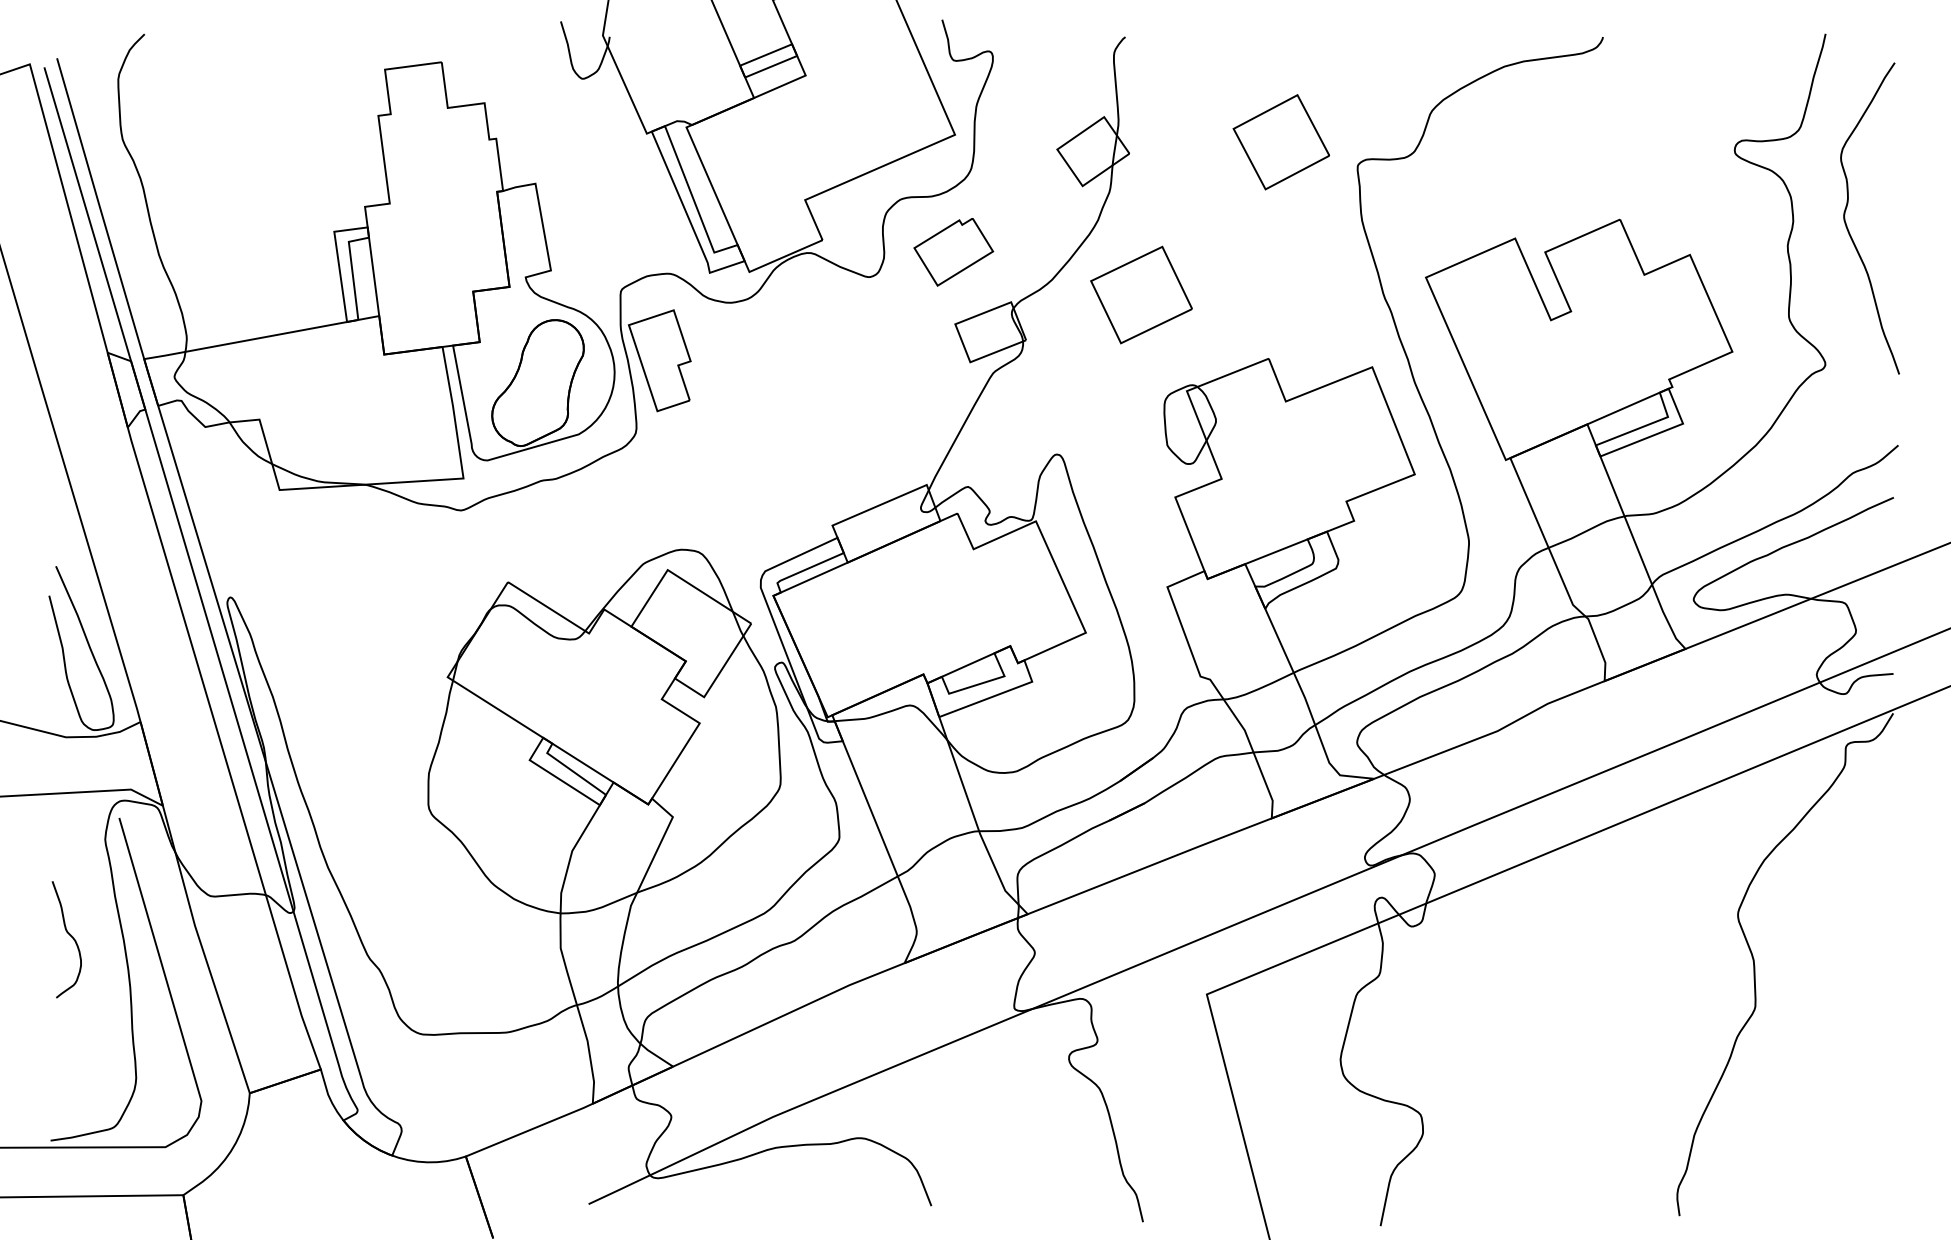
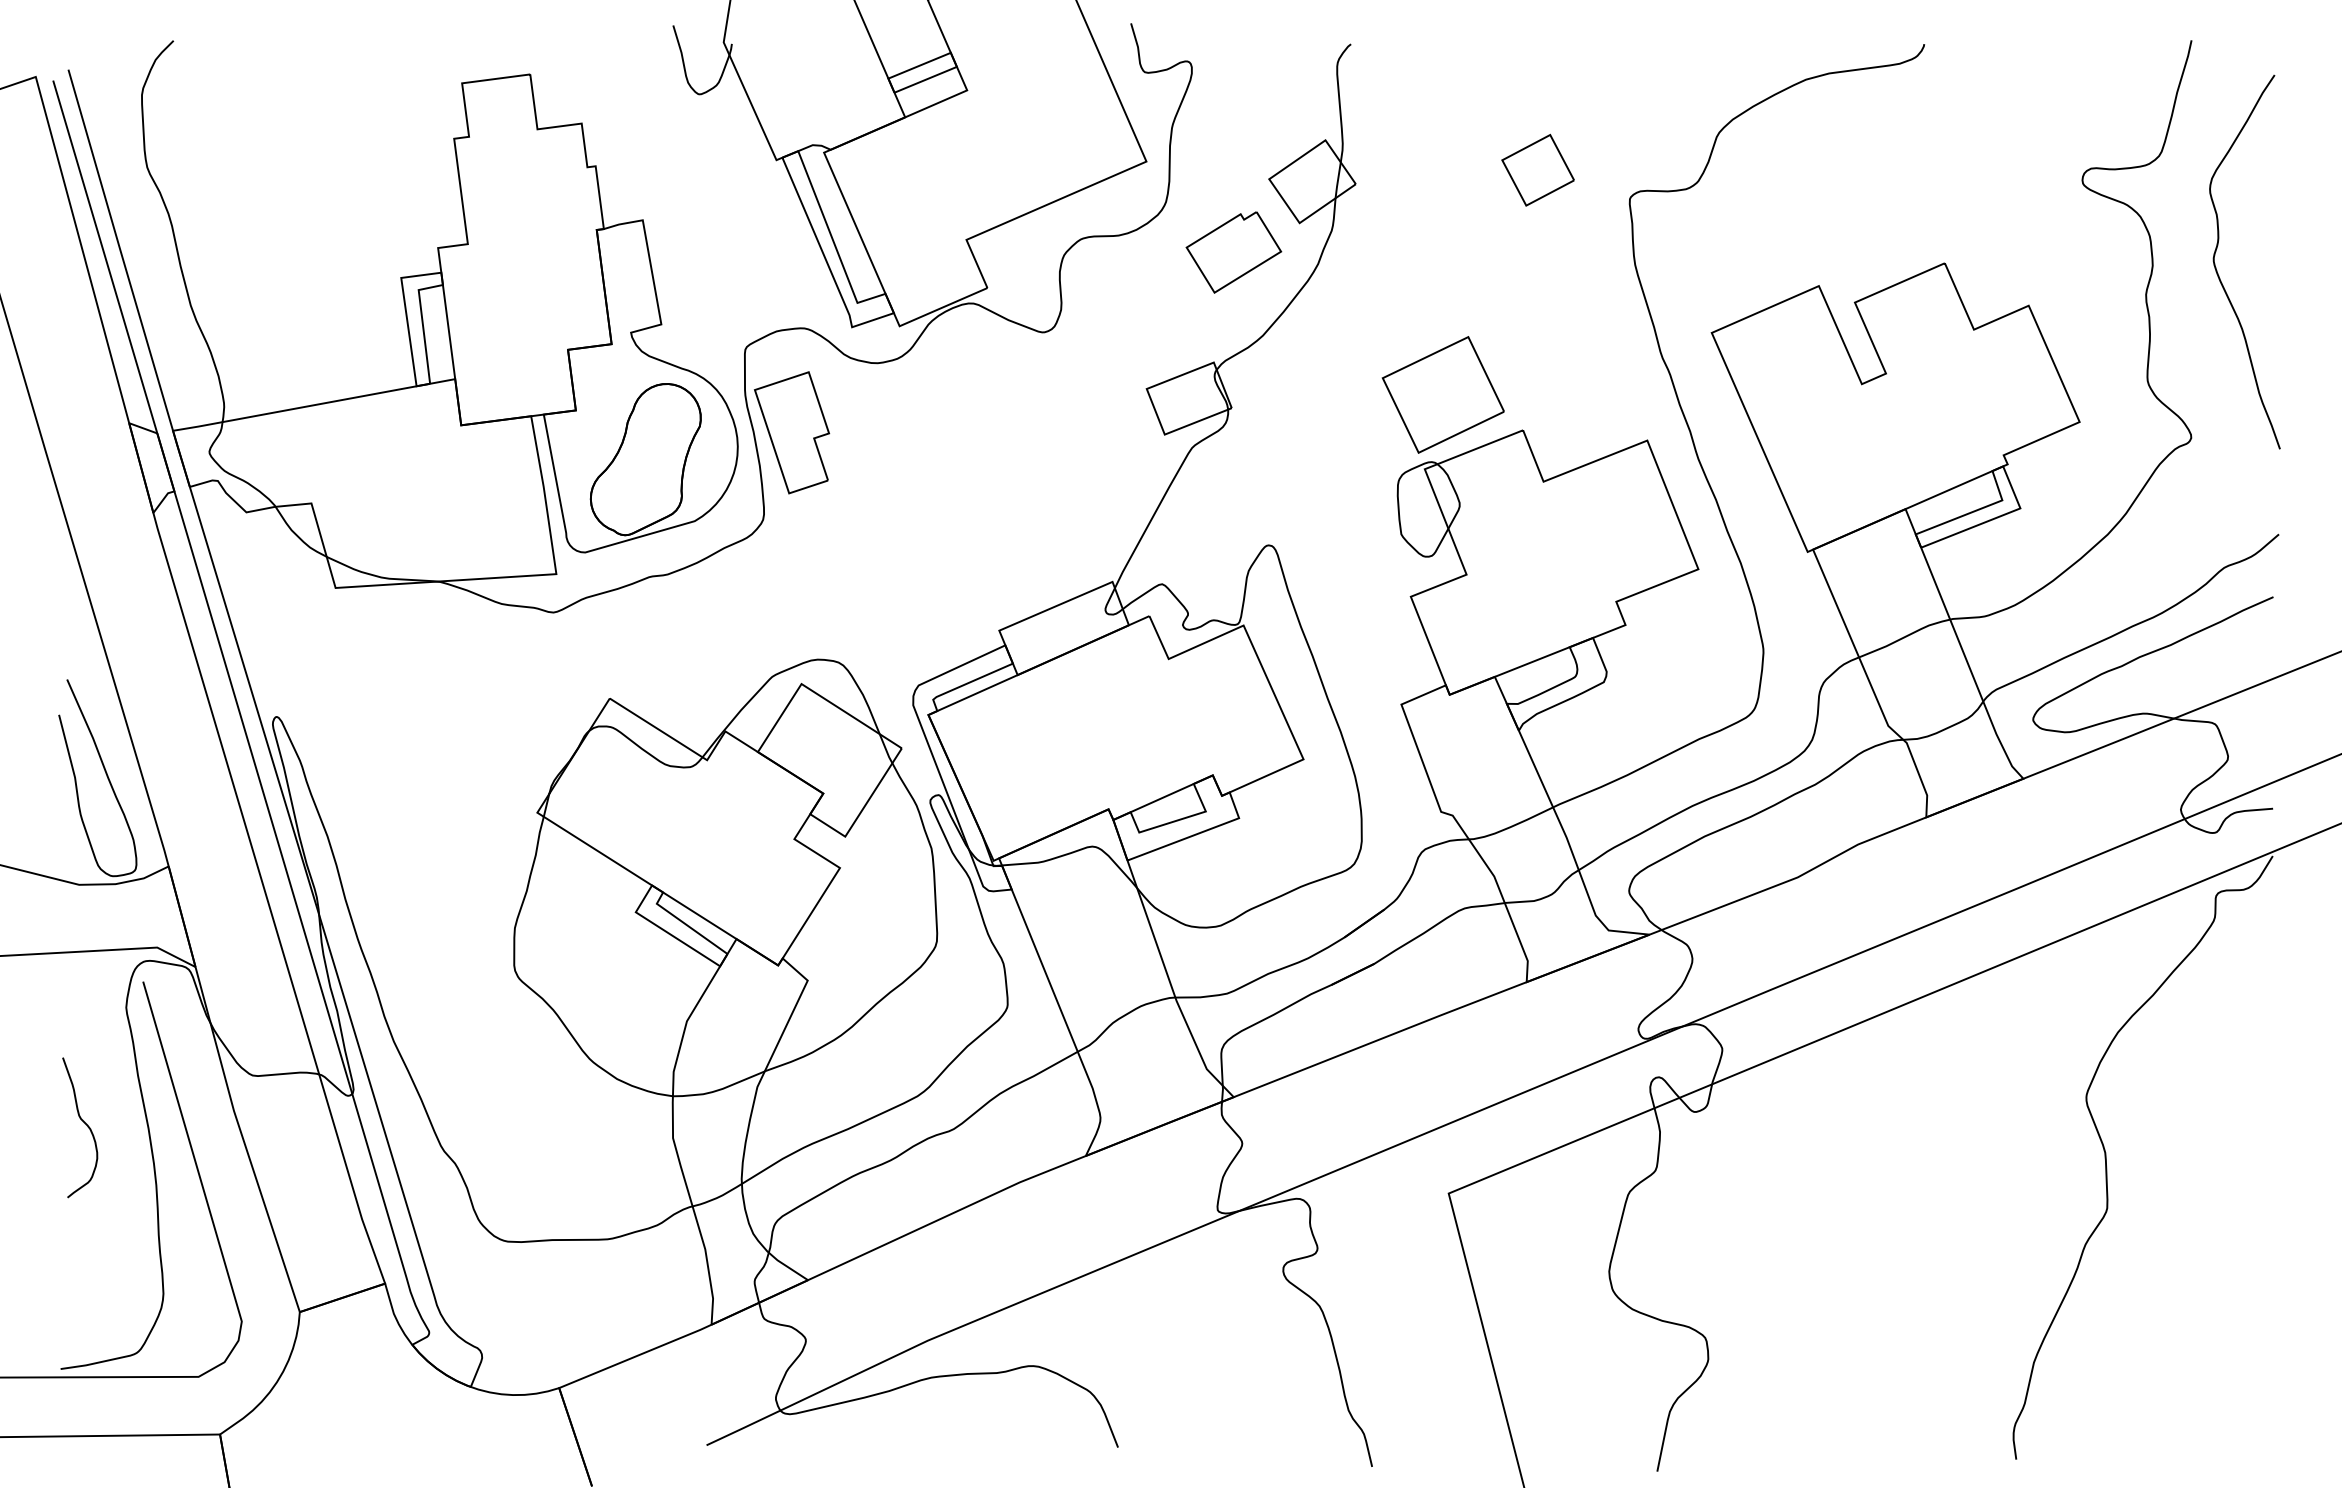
part: (1280, 141) -> (1537, 169), size x0.62
part: (953, 252) -> (1233, 252), moved
part: (1140, 294) -> (1442, 394), moved

